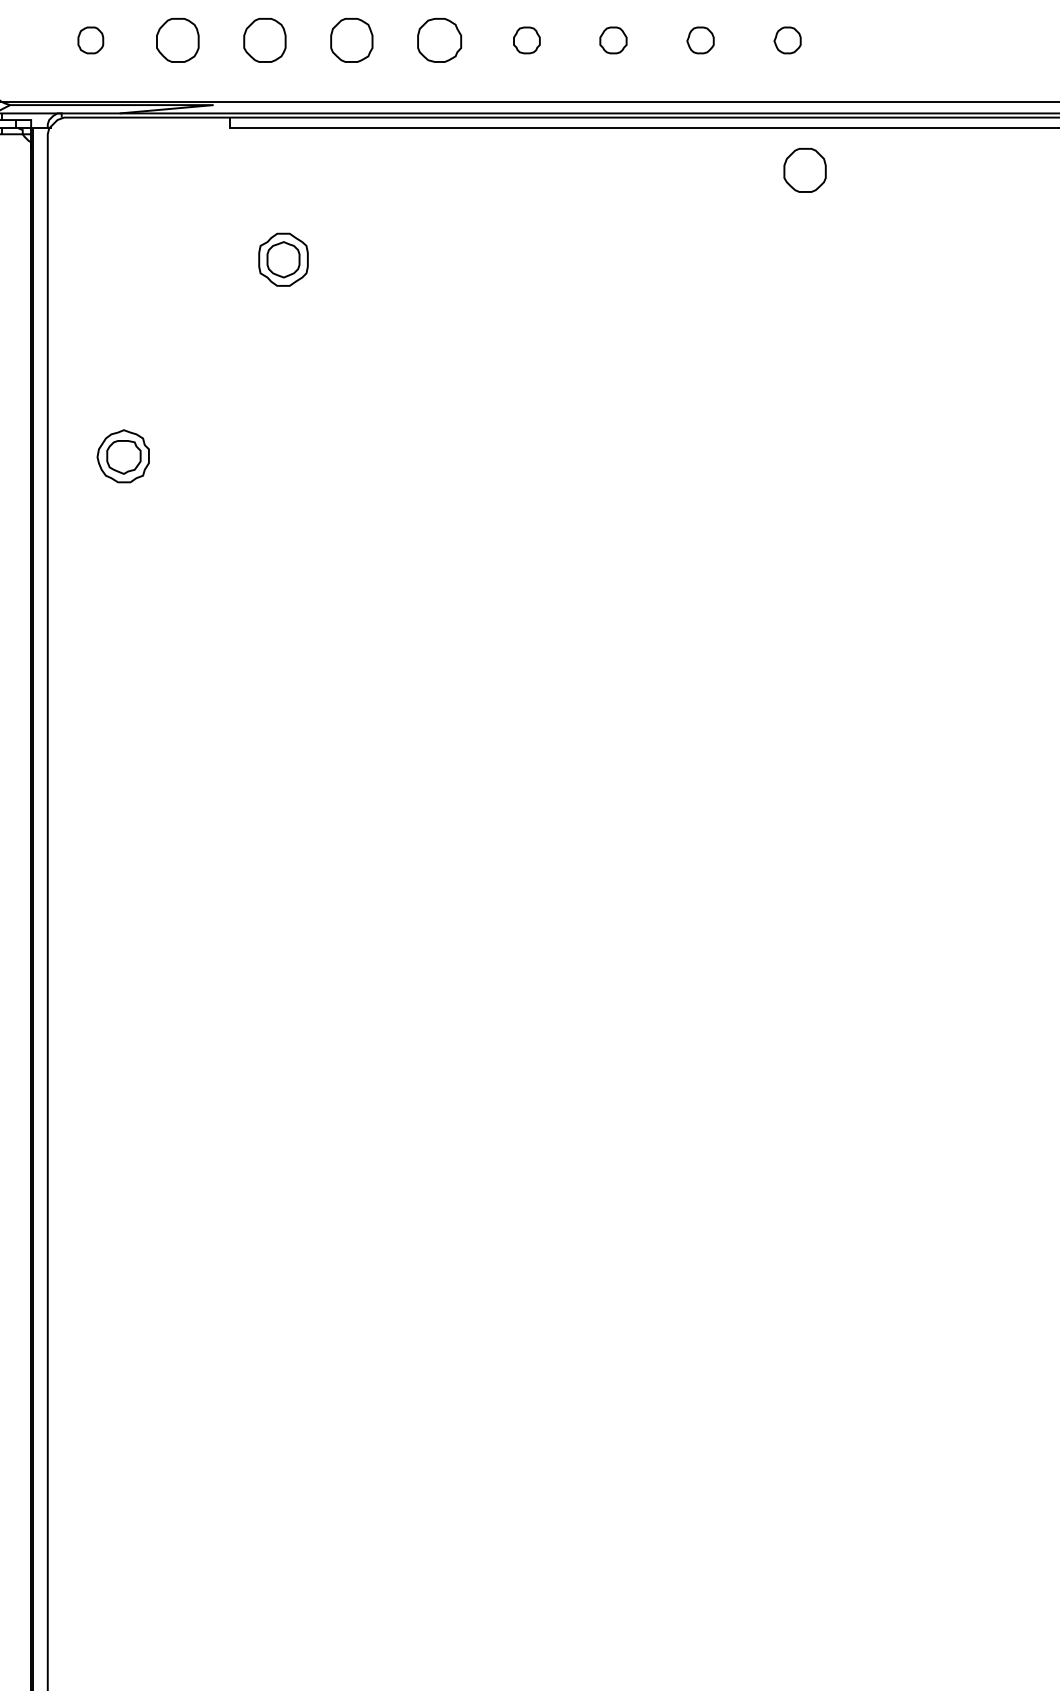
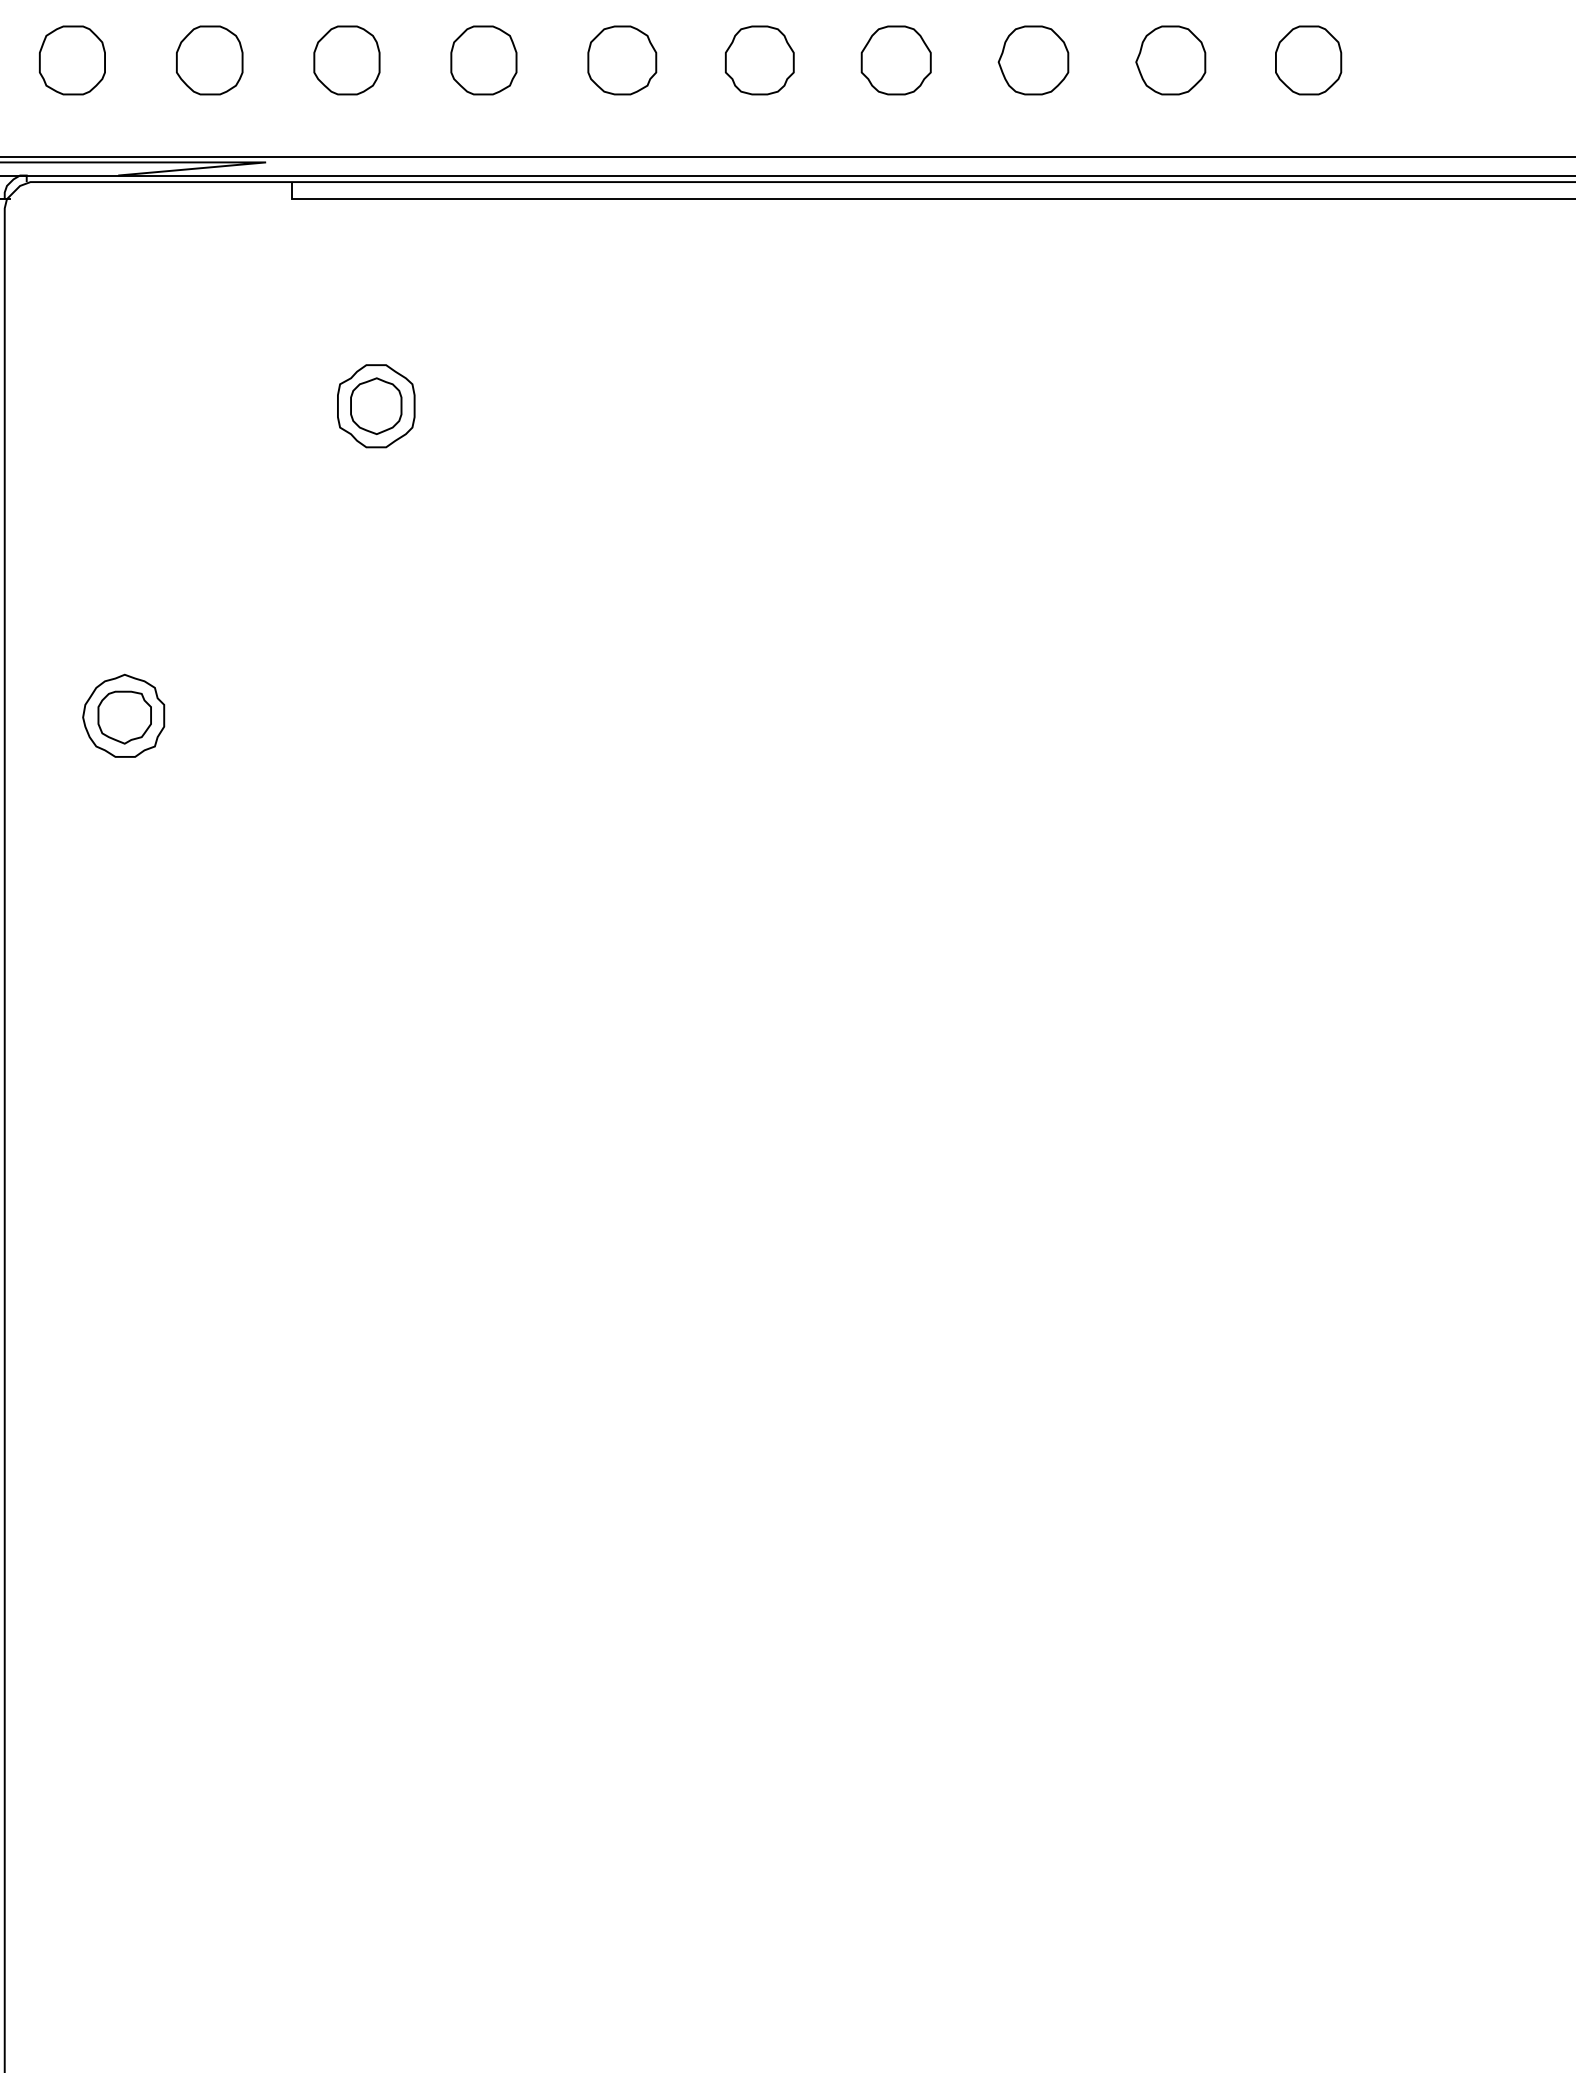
part: (90, 40) -> (72, 60), size x1.67
part: (526, 40) -> (759, 60), size x1.67
part: (613, 40) -> (896, 60), size x1.67
part: (700, 40) -> (1033, 60), size x1.67
part: (787, 40) -> (1170, 60), size x1.67
part: (804, 170) -> (1307, 60), moved

